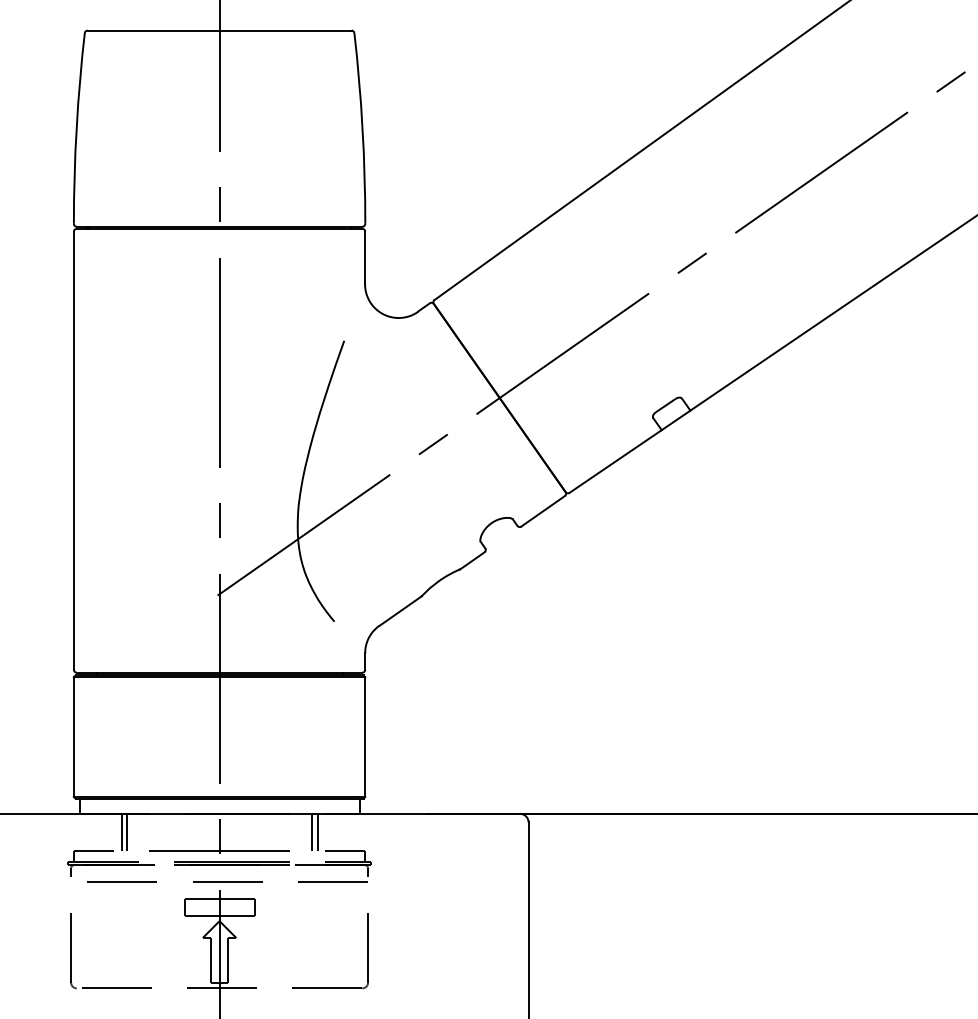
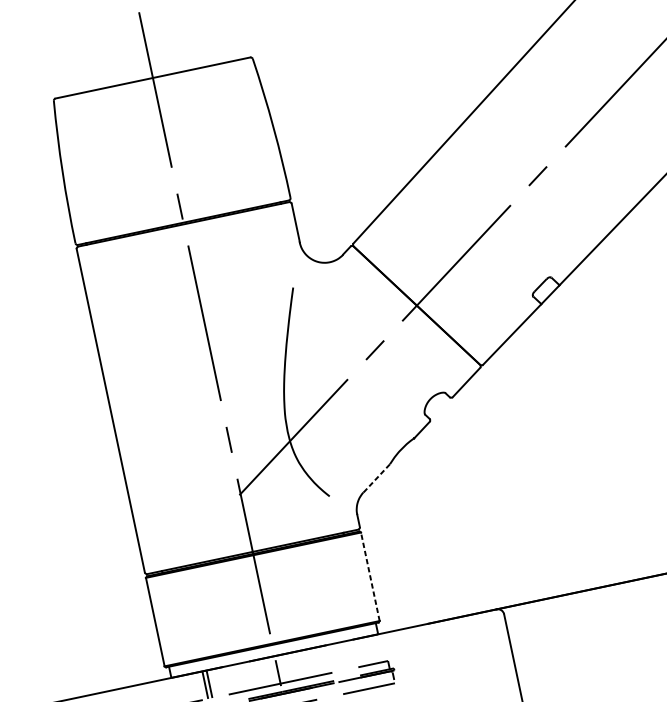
line: (400, 611) -> (376, 478), solid -> dashed
line: (365, 737) -> (370, 577), solid -> dashed
line: (311, 832) -> (345, 655), removed
line: (317, 832) -> (349, 654), removed

